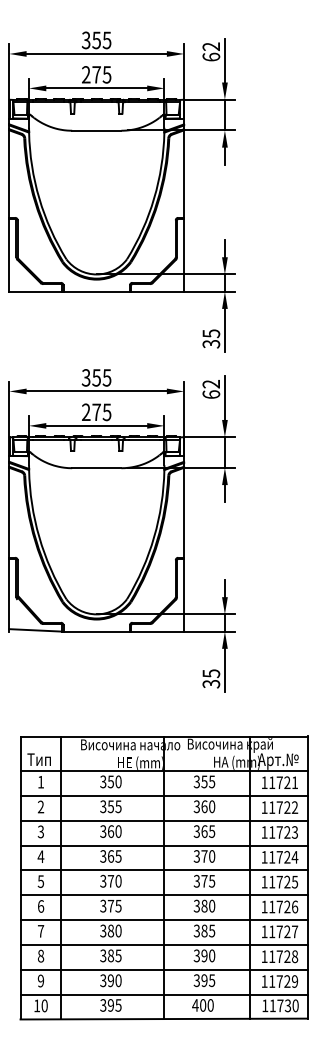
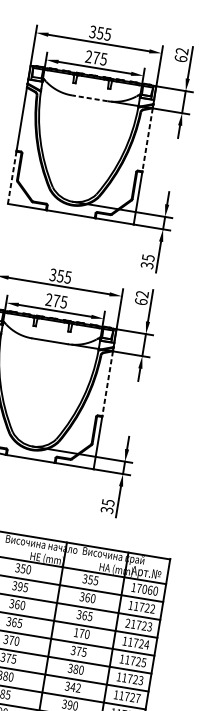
line: (96, 130) -> (89, 98), solid -> dashed
line: (184, 174) -> (147, 140), solid -> dashed
line: (9, 254) -> (12, 177), solid -> dashed
line: (184, 512) -> (107, 383), solid -> dashed
text: (283, 782) -> (147, 589), 11721 -> 17060
text: (110, 806) -> (20, 586), 355 -> 395
text: (264, 832) -> (127, 623), 11723 -> 21723
text: (196, 856) -> (76, 632), 370 -> 170
text: (294, 906) -> (140, 680), 11726 -> 11723
text: (208, 930) -> (75, 687), 385 -> 342

